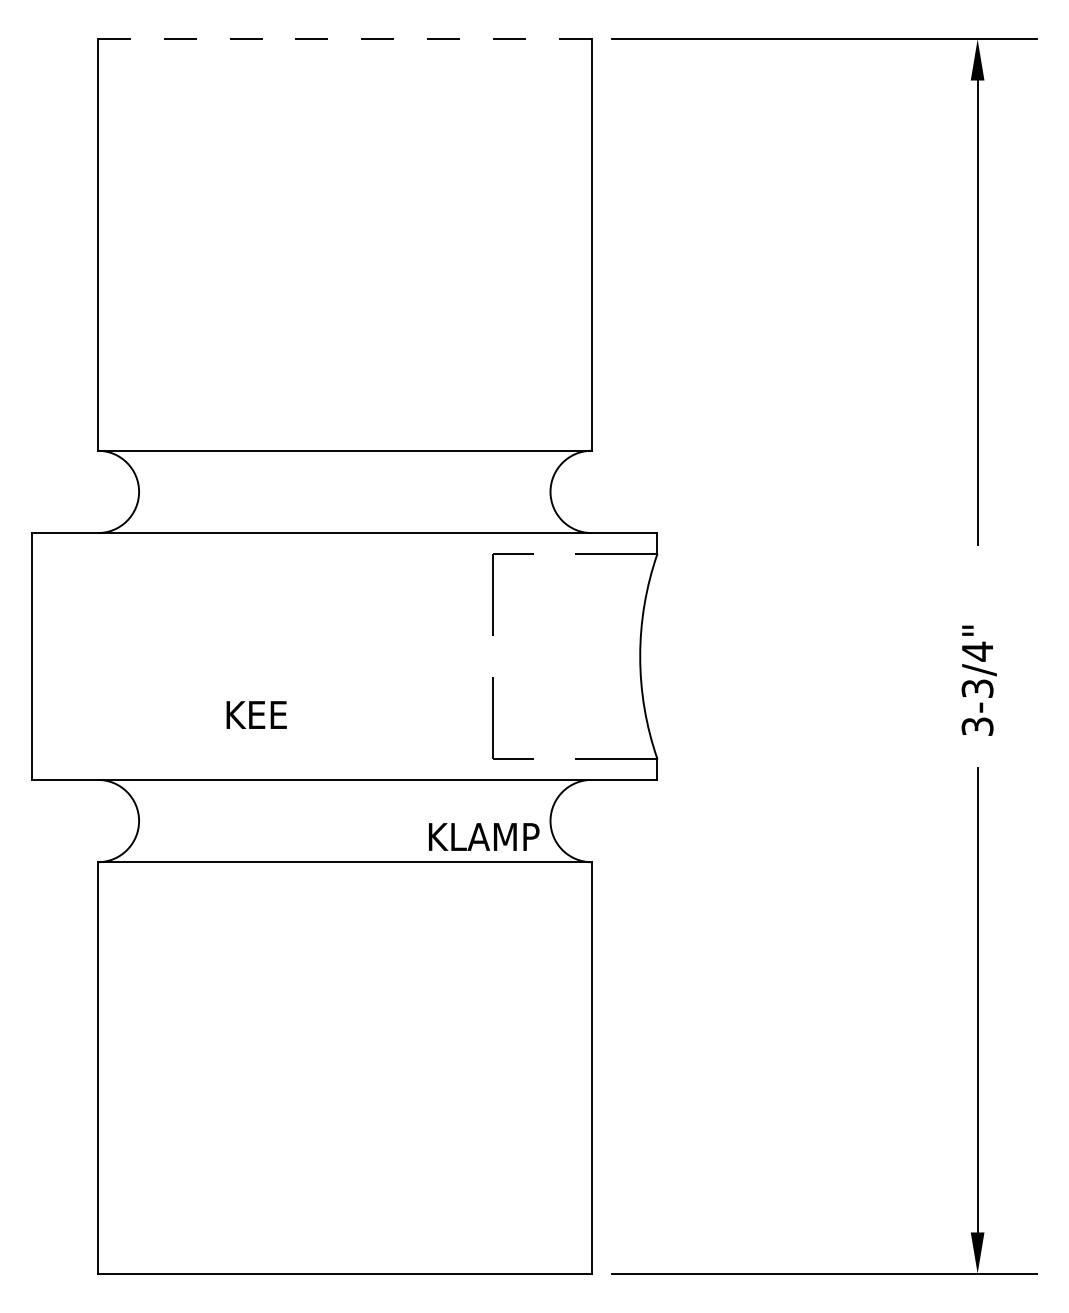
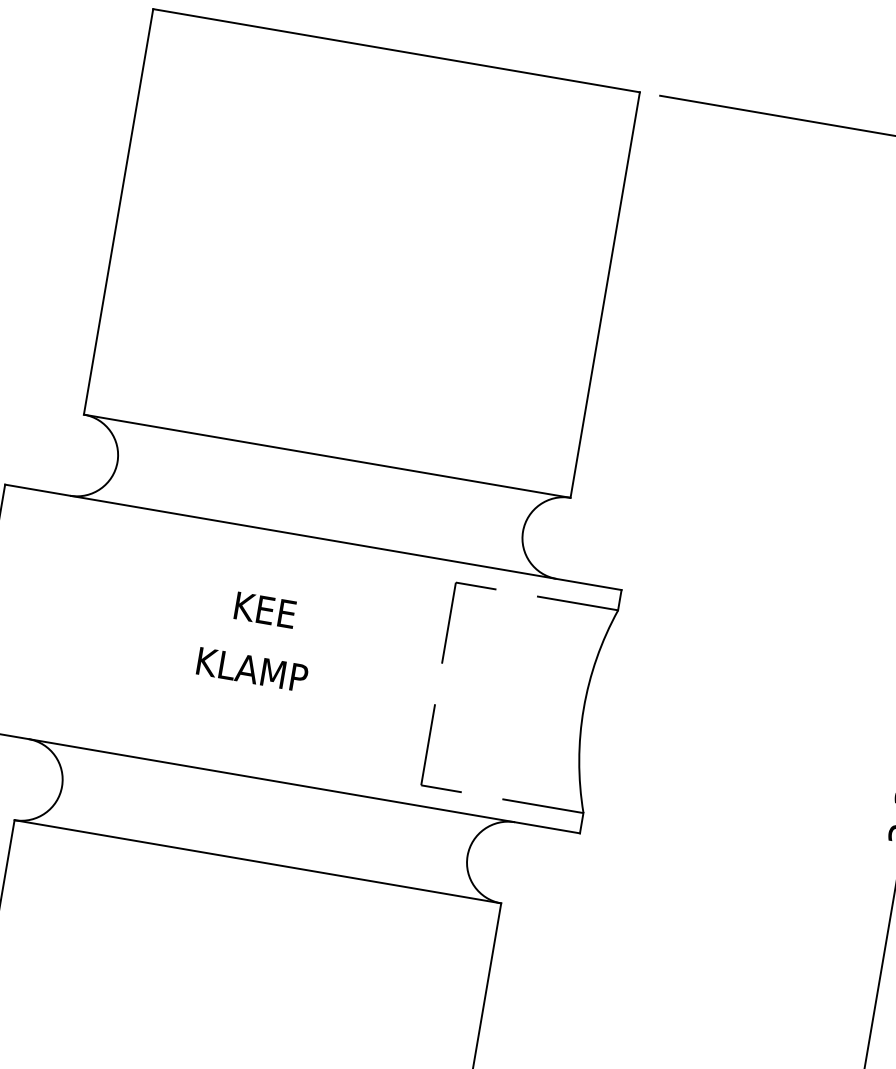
line: (344, 39) -> (396, 50), dashed -> solid
text: (256, 714) -> (265, 609), moved
text: (484, 836) -> (252, 669), moved

